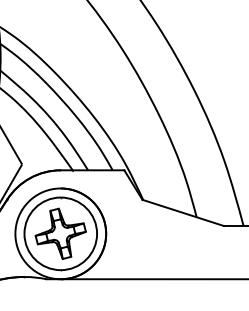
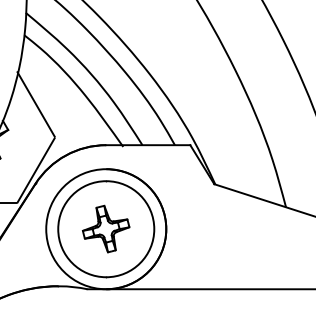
part: (60, 233) -> (105, 228), size x0.7

